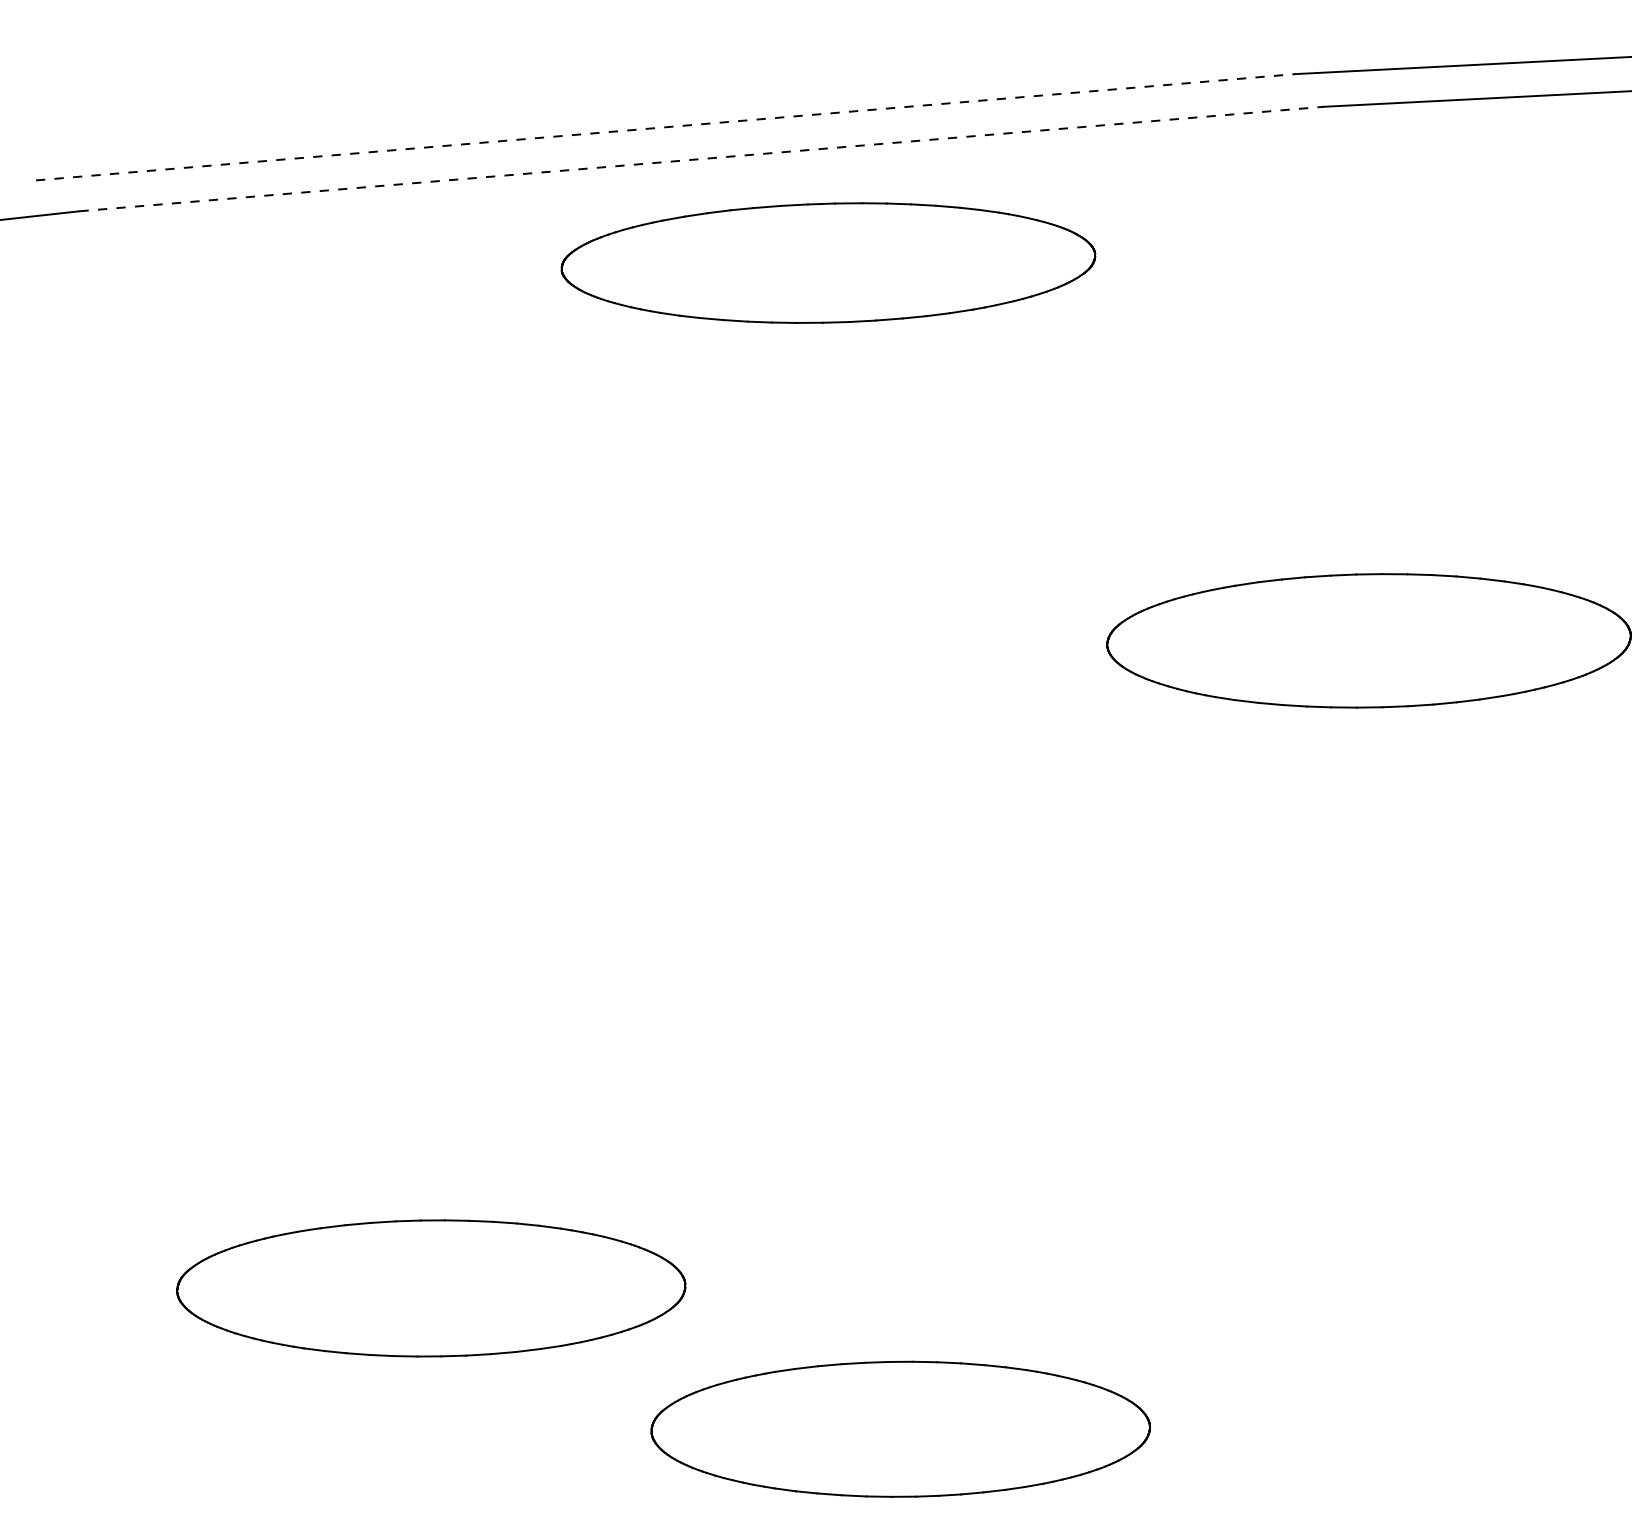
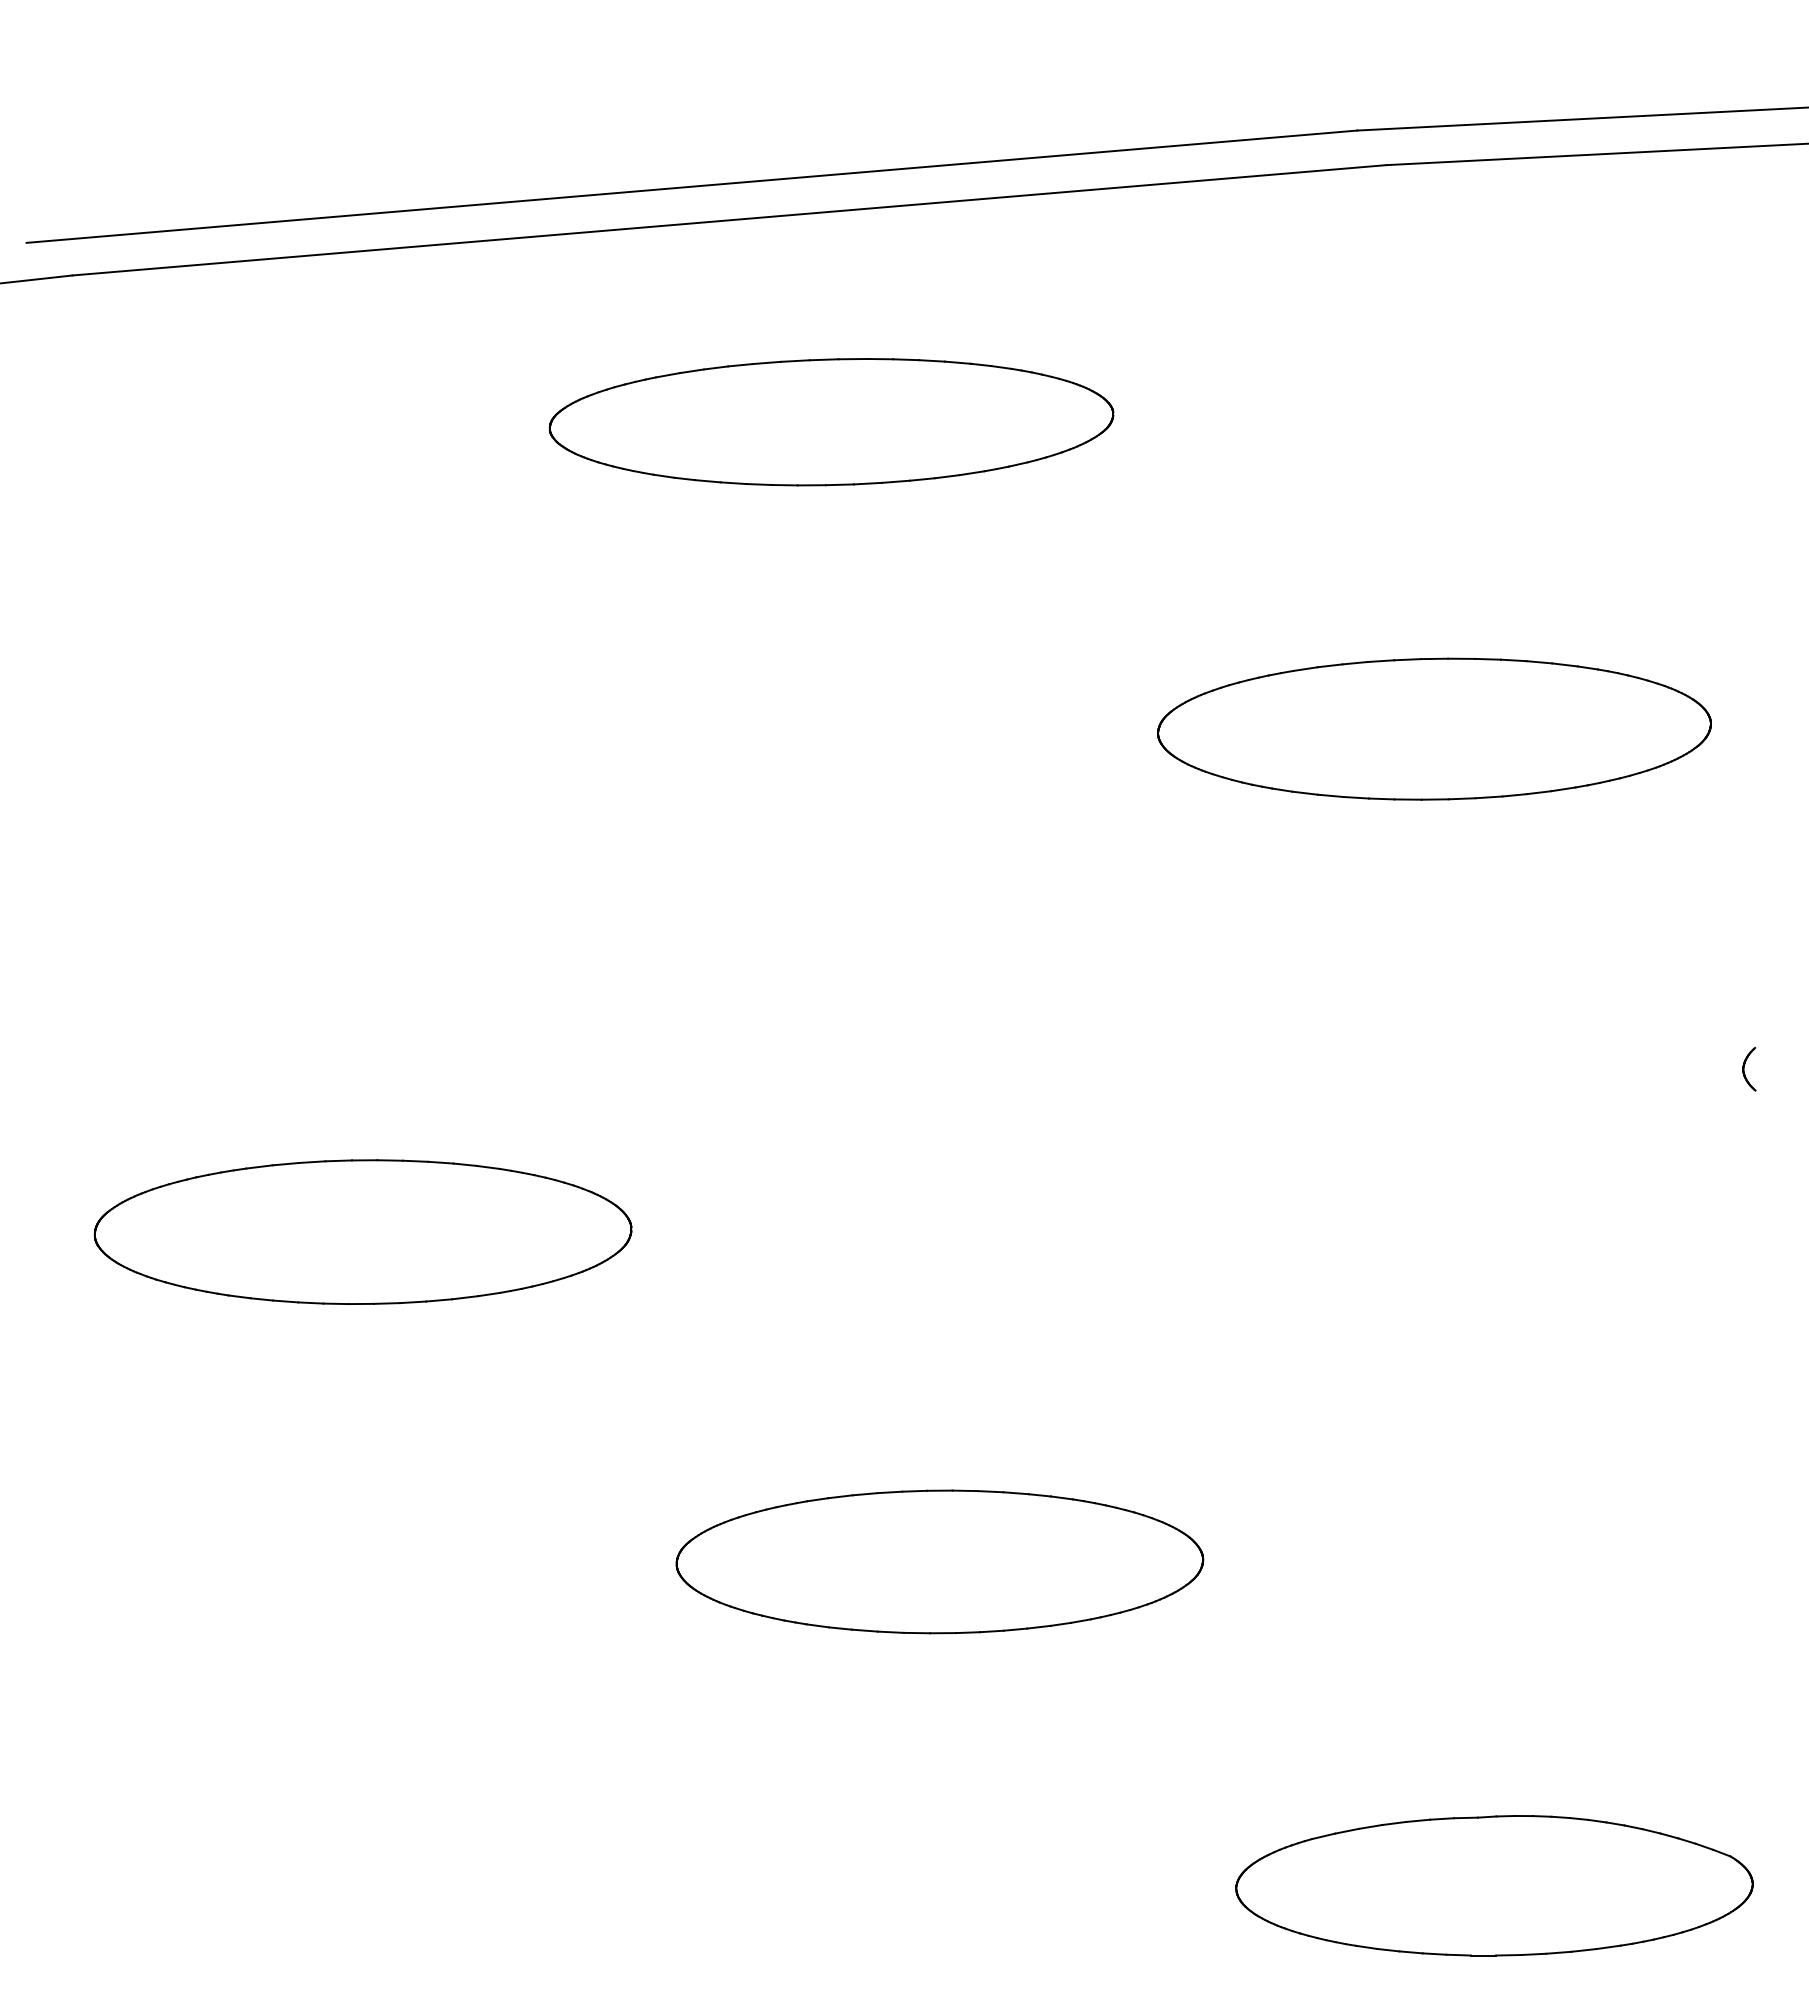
line: (665, 127) -> (691, 186), dashed -> solid
line: (702, 159) -> (730, 220), dashed -> solid
part: (828, 263) -> (831, 422), moved
part: (430, 1287) -> (362, 1231), moved

